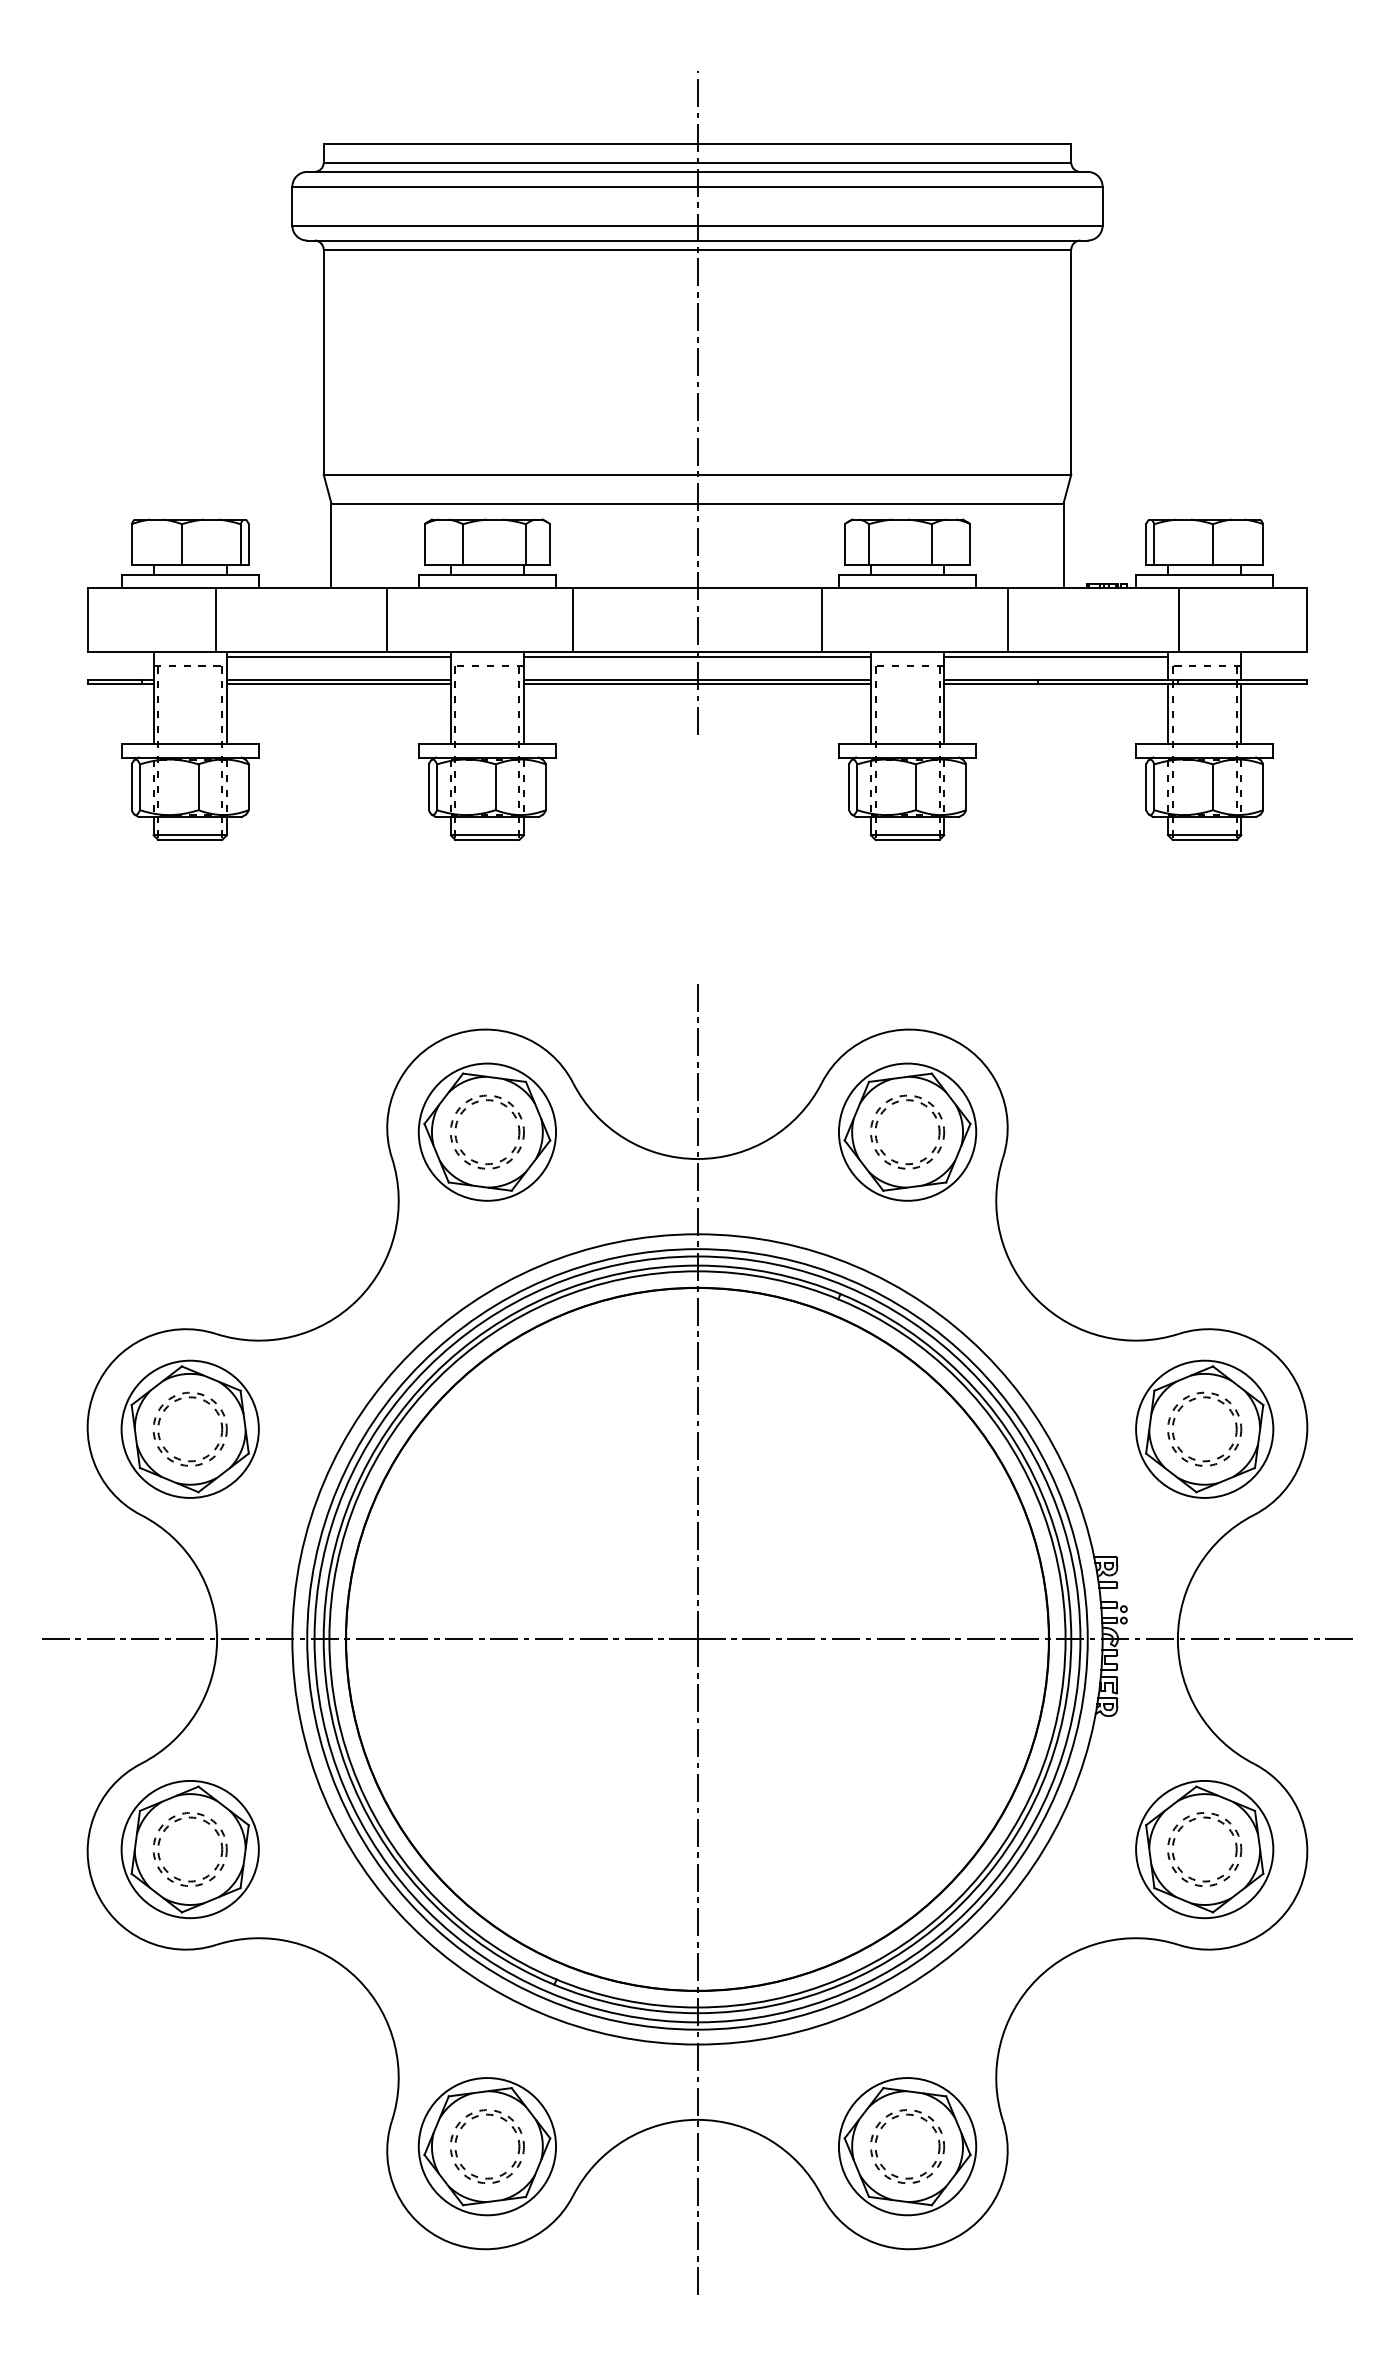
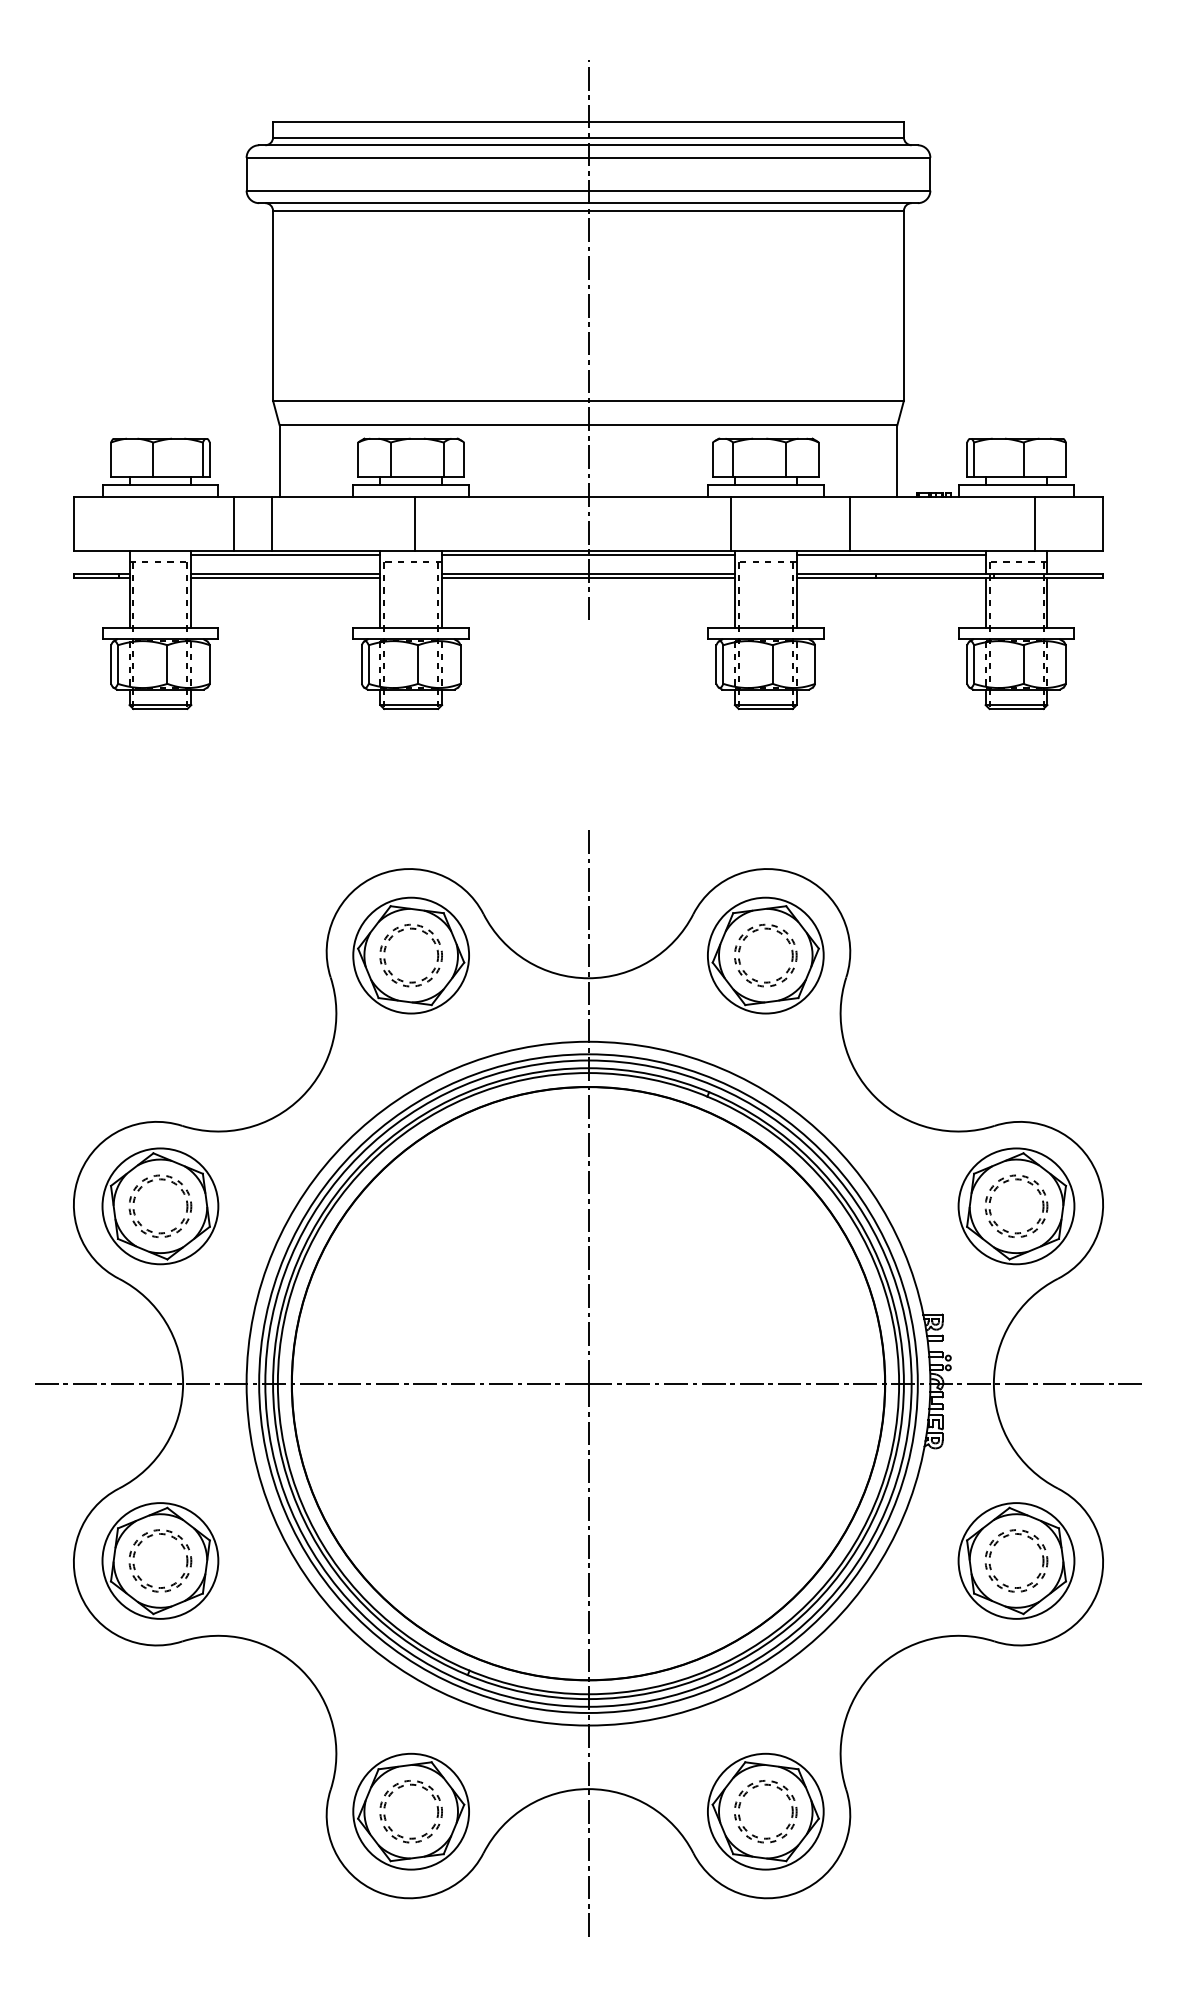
line: (216, 620) -> (234, 523), moved
line: (387, 620) -> (271, 523), moved
line: (573, 620) -> (414, 523), moved
line: (821, 620) -> (731, 523), moved
line: (1178, 620) -> (1034, 523), moved

